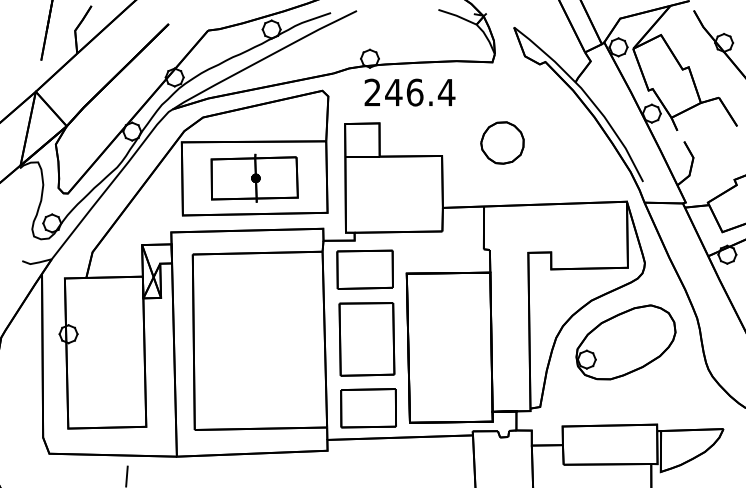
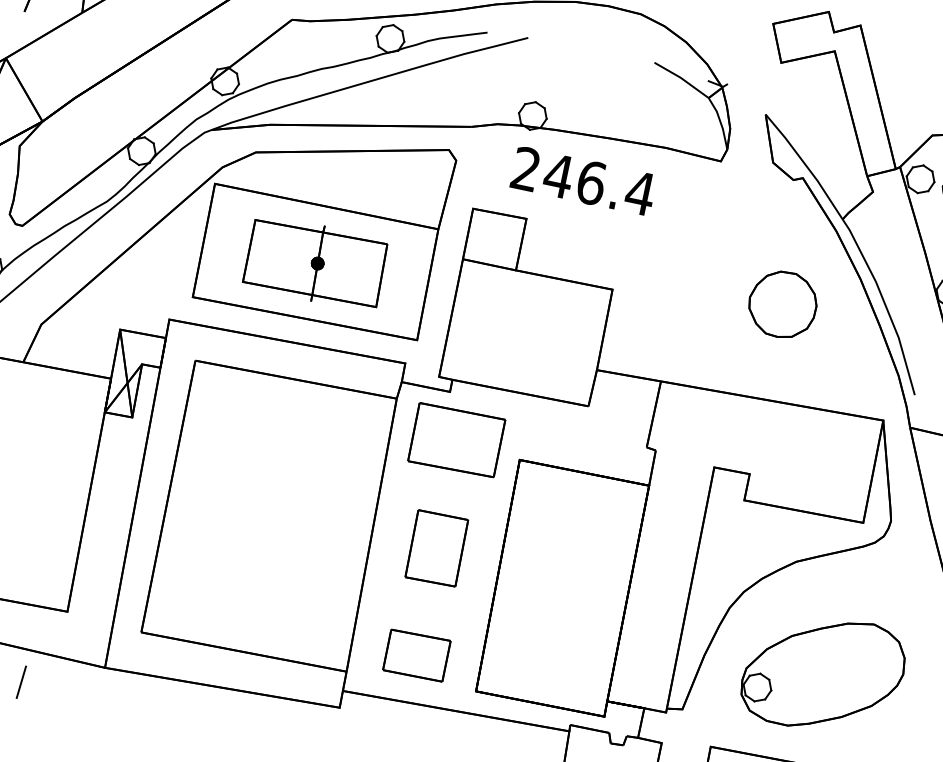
part: (502, 142) -> (782, 303), moved
part: (366, 339) -> (436, 548), size x0.6
part: (625, 342) -> (822, 673), moved
part: (368, 408) -> (416, 655), size x0.7

